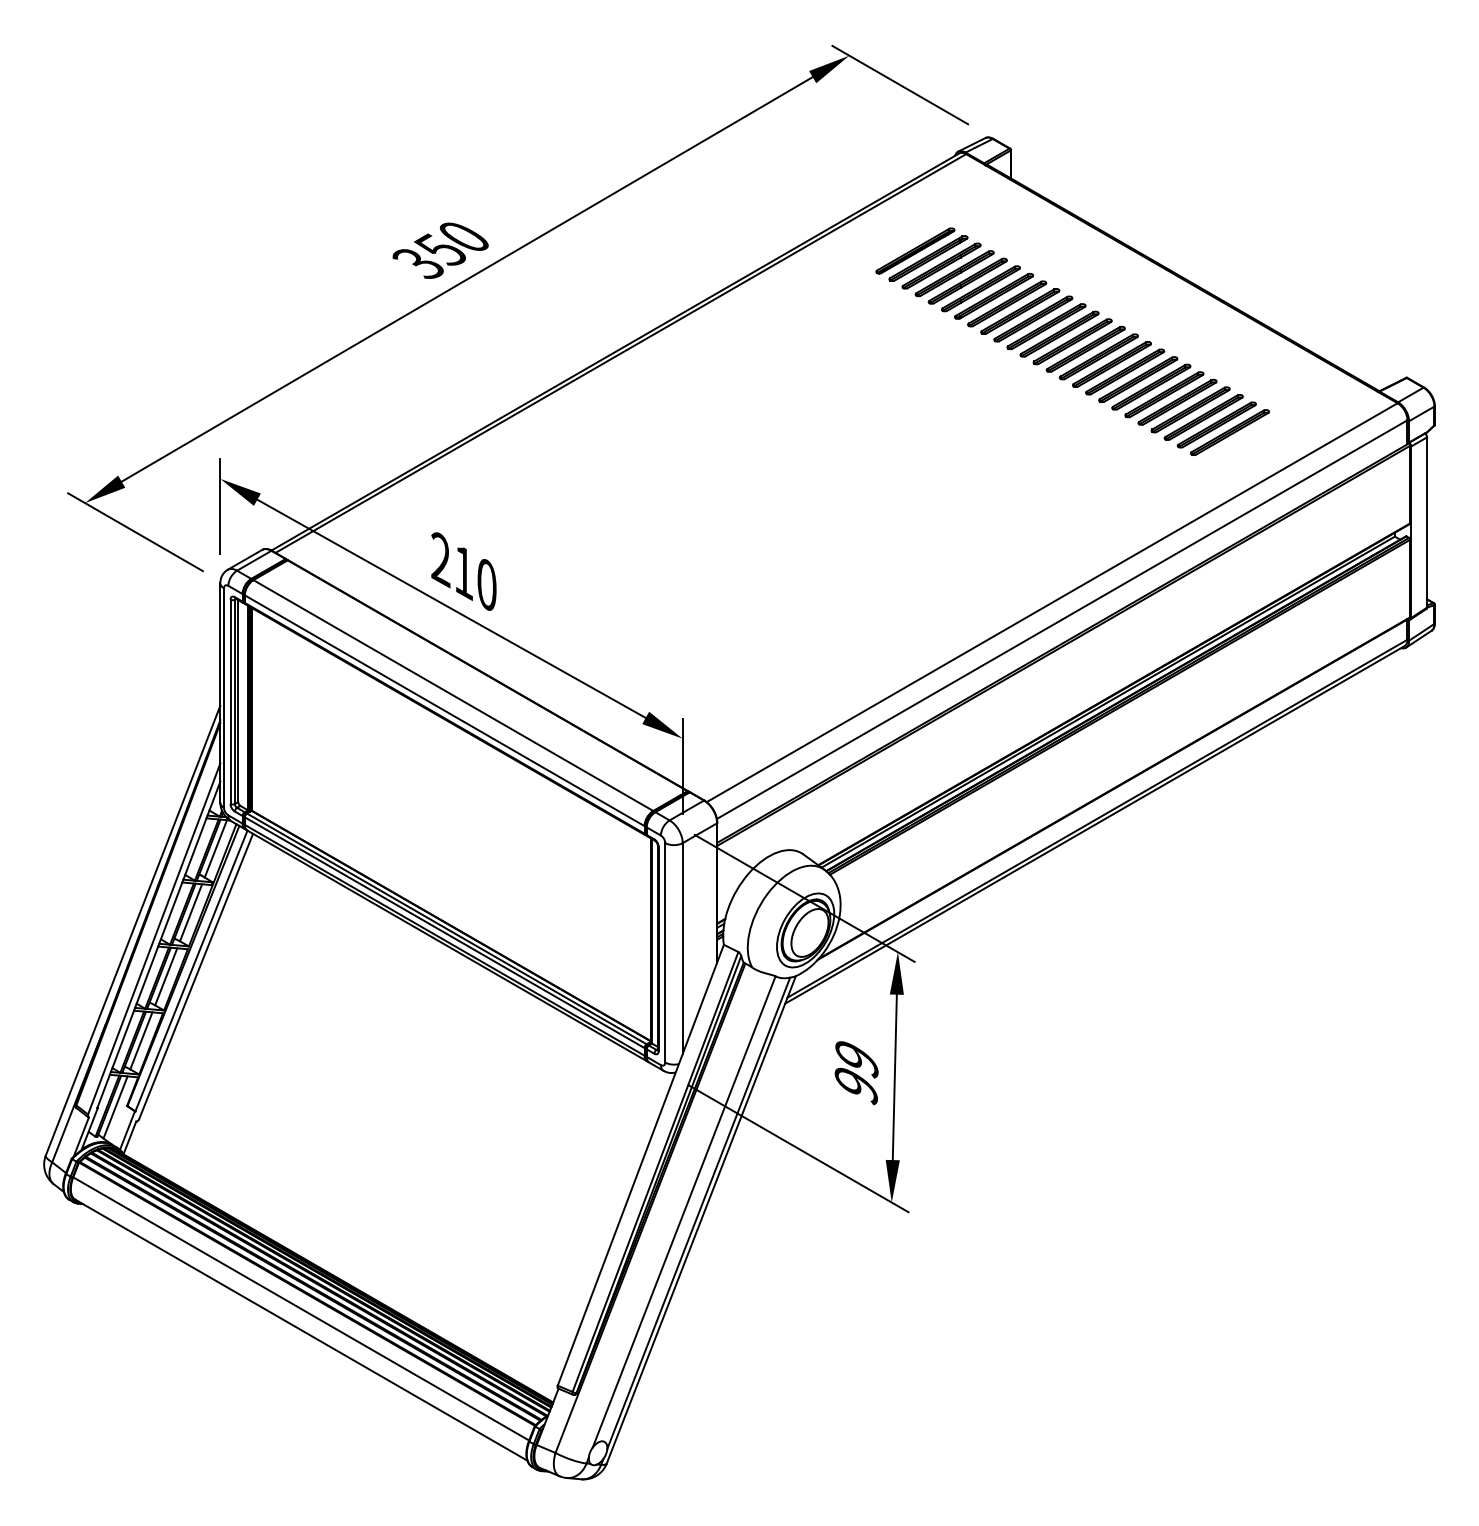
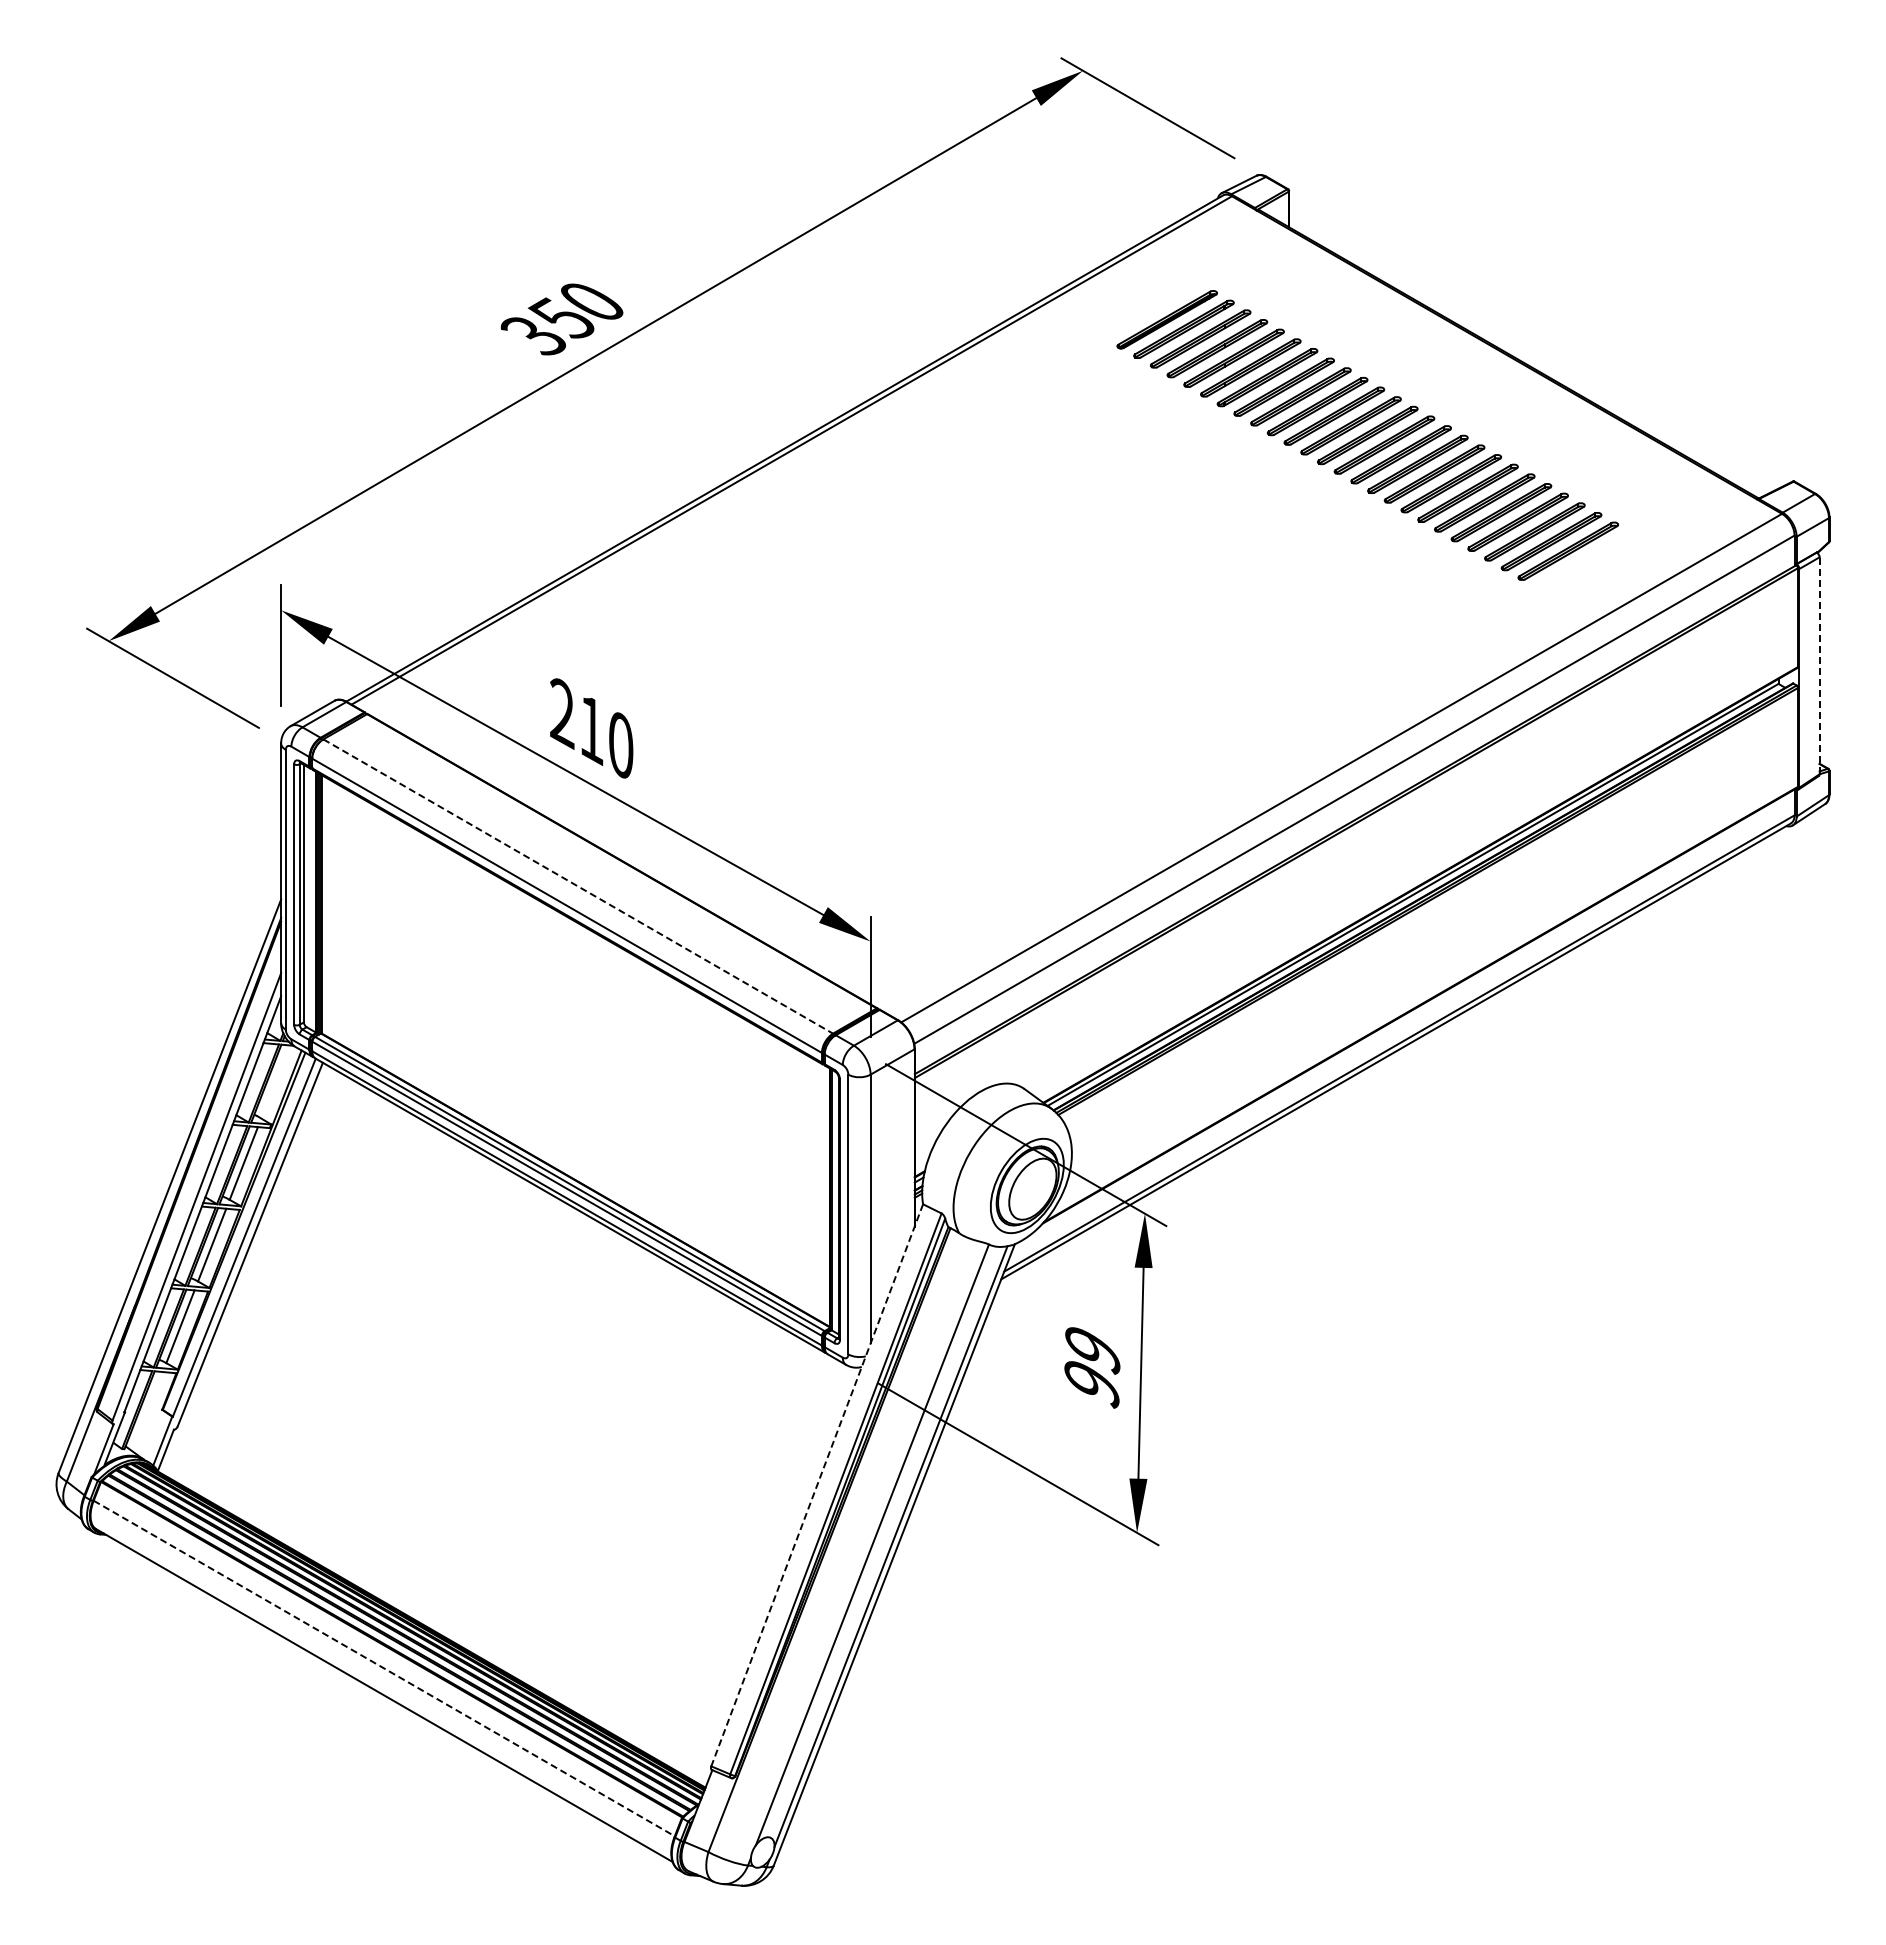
line: (1427, 522) -> (1819, 665), solid -> dashed
line: (453, 695) -> (578, 886), solid -> dashed
line: (215, 848) -> (275, 1081), removed
line: (115, 1107) -> (147, 1411), removed
line: (641, 1165) -> (817, 1485), solid -> dashed
line: (301, 1308) -> (384, 1668), solid -> dashed

